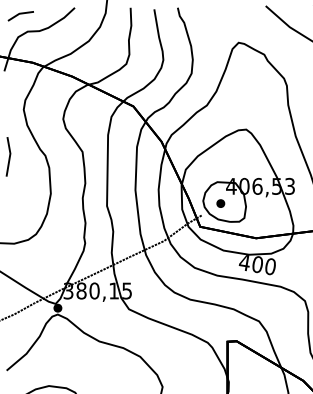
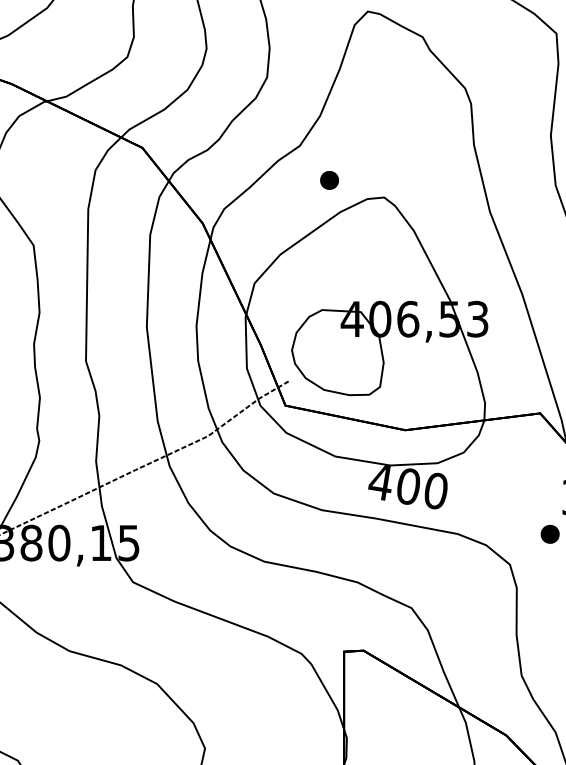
part: (220, 203) -> (328, 180), moved

